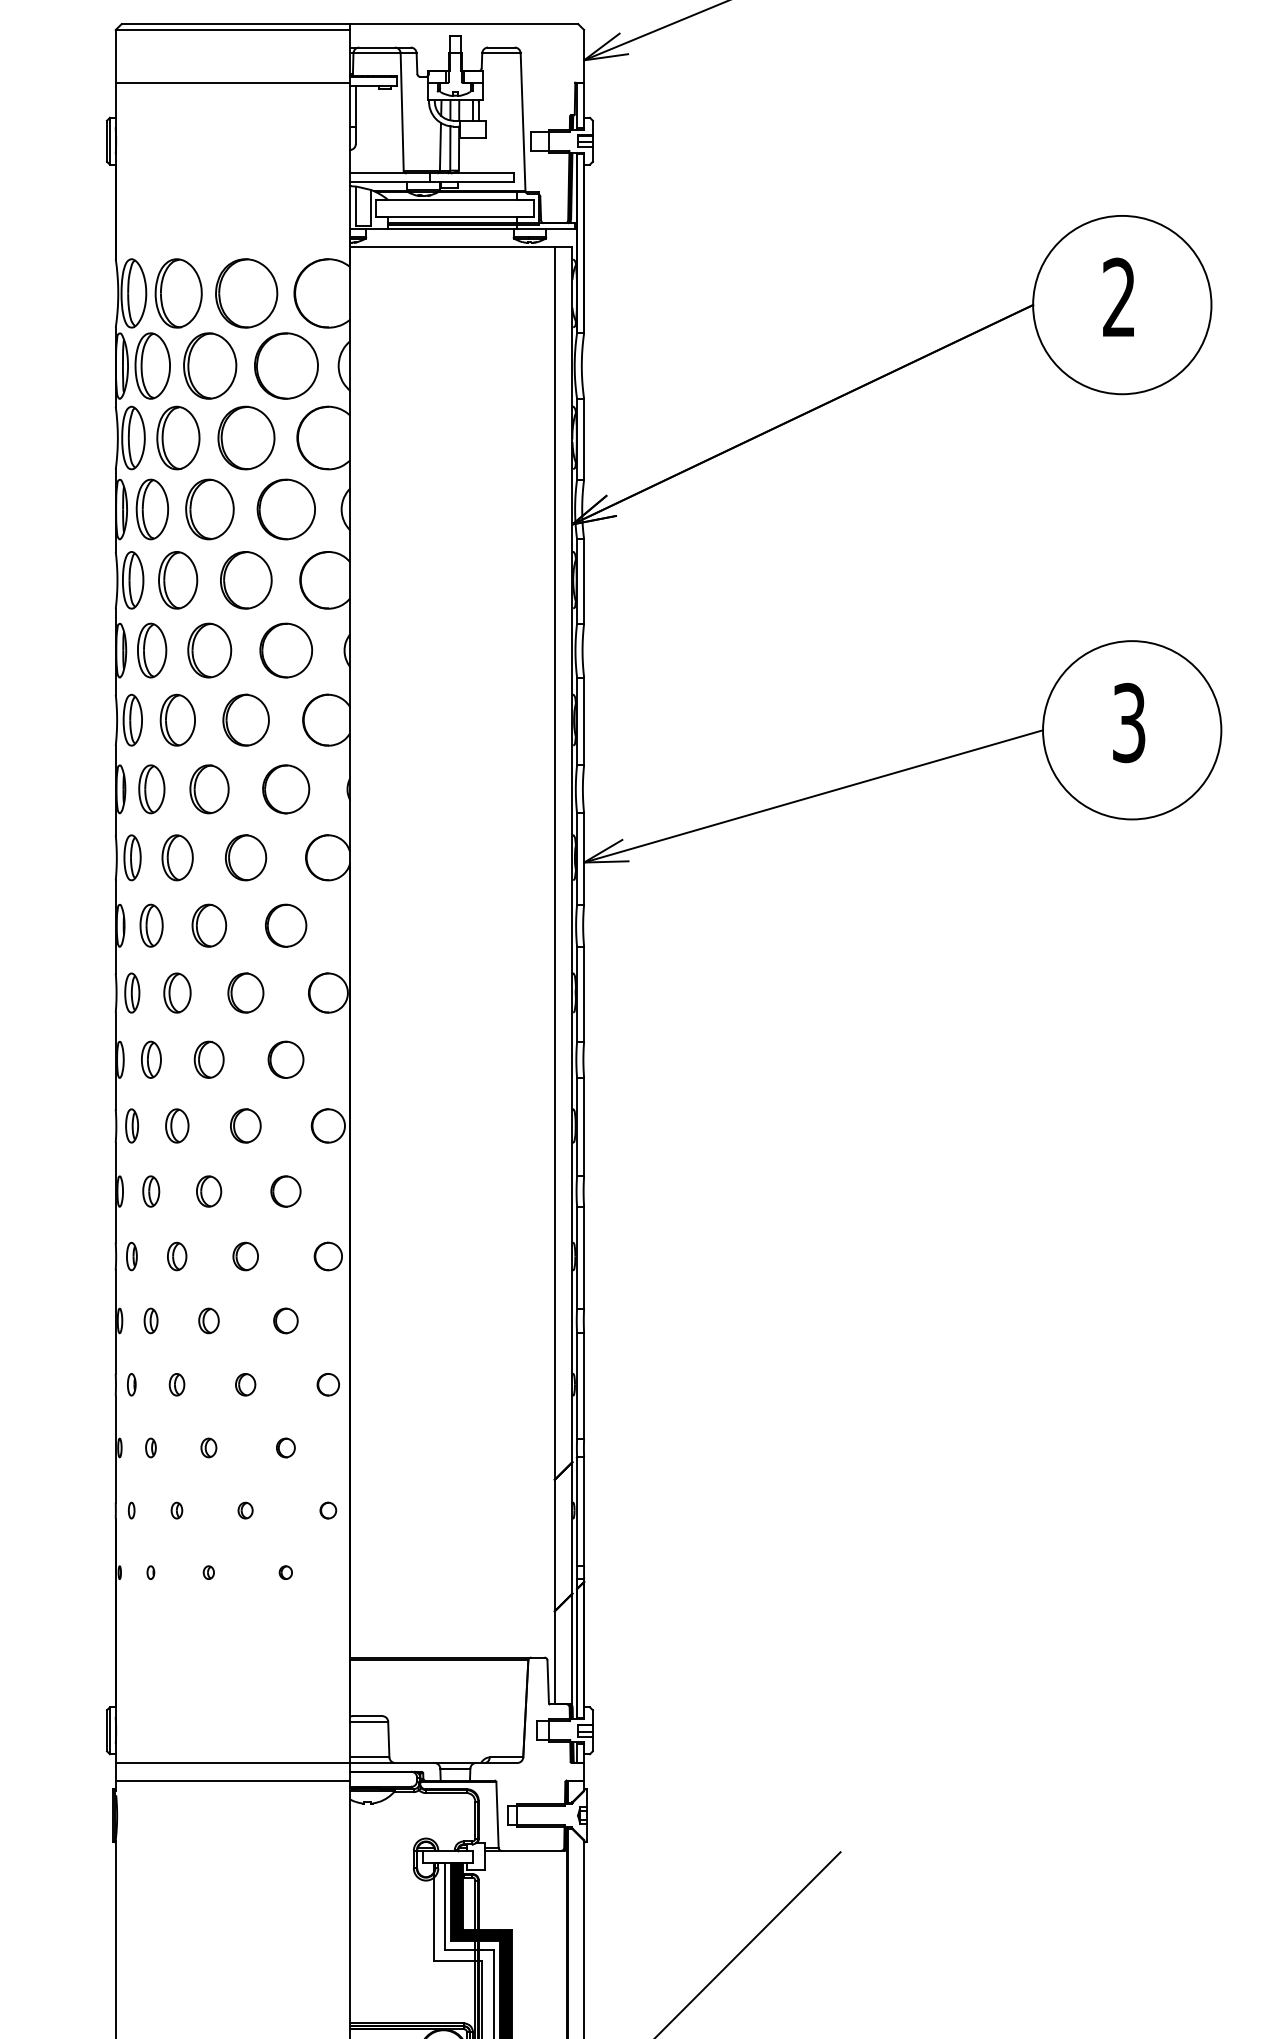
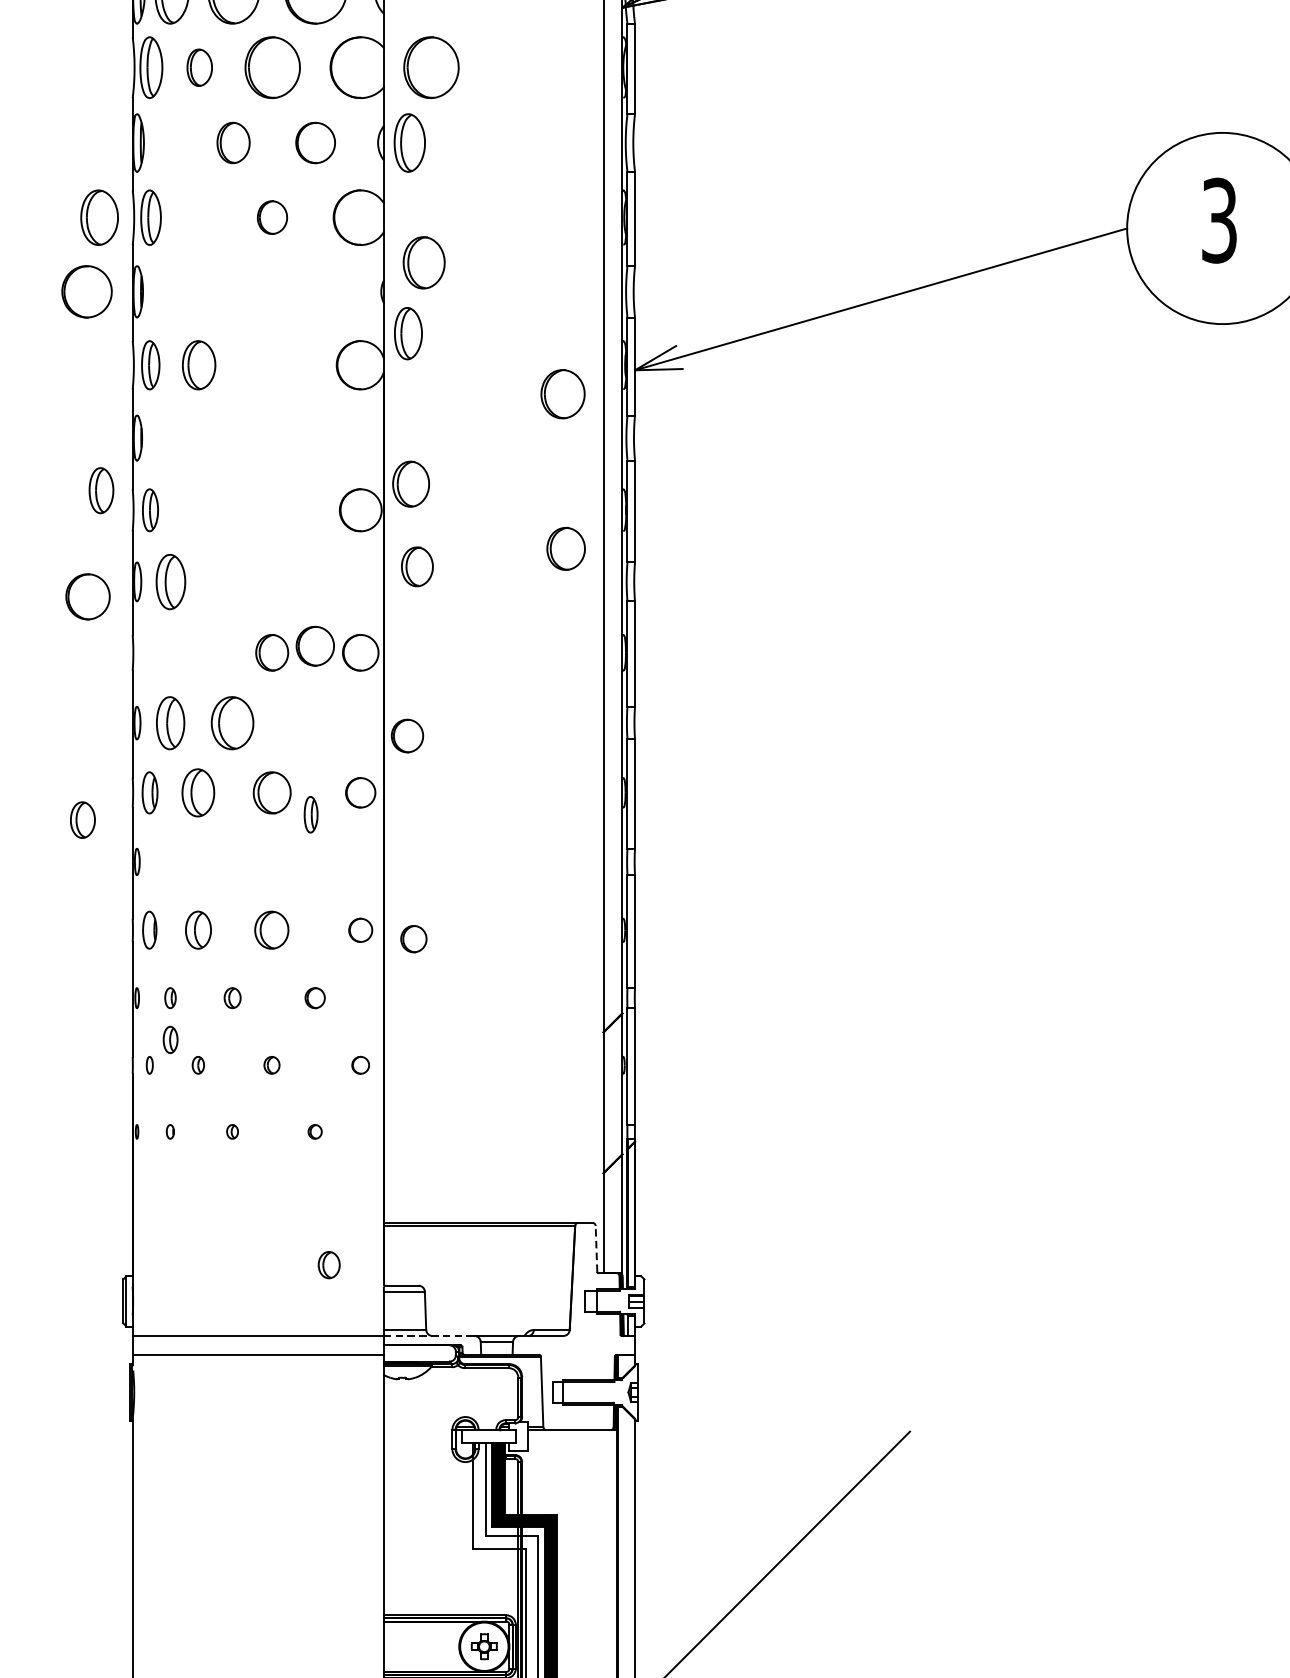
part: (178, 580) -> (200, 67), size x0.6
part: (394, 580) -> (431, 67), added
part: (152, 650) -> (410, 142), moved
part: (209, 650) -> (233, 142), size x0.7
part: (286, 650) -> (315, 142), size x0.7
part: (177, 719) -> (99, 216), moved
part: (245, 719) -> (271, 216), size x0.6
part: (151, 789) -> (408, 333), moved
part: (209, 789) -> (424, 263), moved
part: (286, 789) -> (87, 292), moved
part: (246, 857) -> (563, 393), moved
part: (151, 925) -> (101, 490), moved
part: (209, 925) -> (411, 483), moved
part: (286, 925) -> (88, 596), moved
part: (177, 992) -> (198, 509), removed
part: (245, 992) -> (565, 548), moved
part: (151, 1059) -> (171, 581), size x1.4
part: (208, 1059) -> (416, 566), moved
part: (285, 1059) -> (314, 645), moved
part: (132, 1125) -> (311, 814), moved
part: (177, 1125) -> (83, 819), moved
part: (151, 1191) -> (171, 723), size x1.6
part: (209, 1191) -> (233, 723), size x1.6
part: (285, 1191) -> (406, 735), moved
part: (131, 1256) -> (149, 792), size x1.4
part: (177, 1256) -> (198, 792), size x1.6
part: (245, 1256) -> (271, 792), size x1.4
part: (150, 1320) -> (169, 1039), moved
part: (208, 1320) -> (328, 1264), moved
part: (285, 1320) -> (413, 938), moved
part: (131, 1384) -> (149, 930), size x1.6
part: (176, 1384) -> (197, 930), size x1.6
part: (245, 1384) -> (271, 930), size x1.6
line: (548, 1681) -> (596, 1248), solid -> dashed
line: (392, 1762) -> (429, 1335), solid -> dashed

